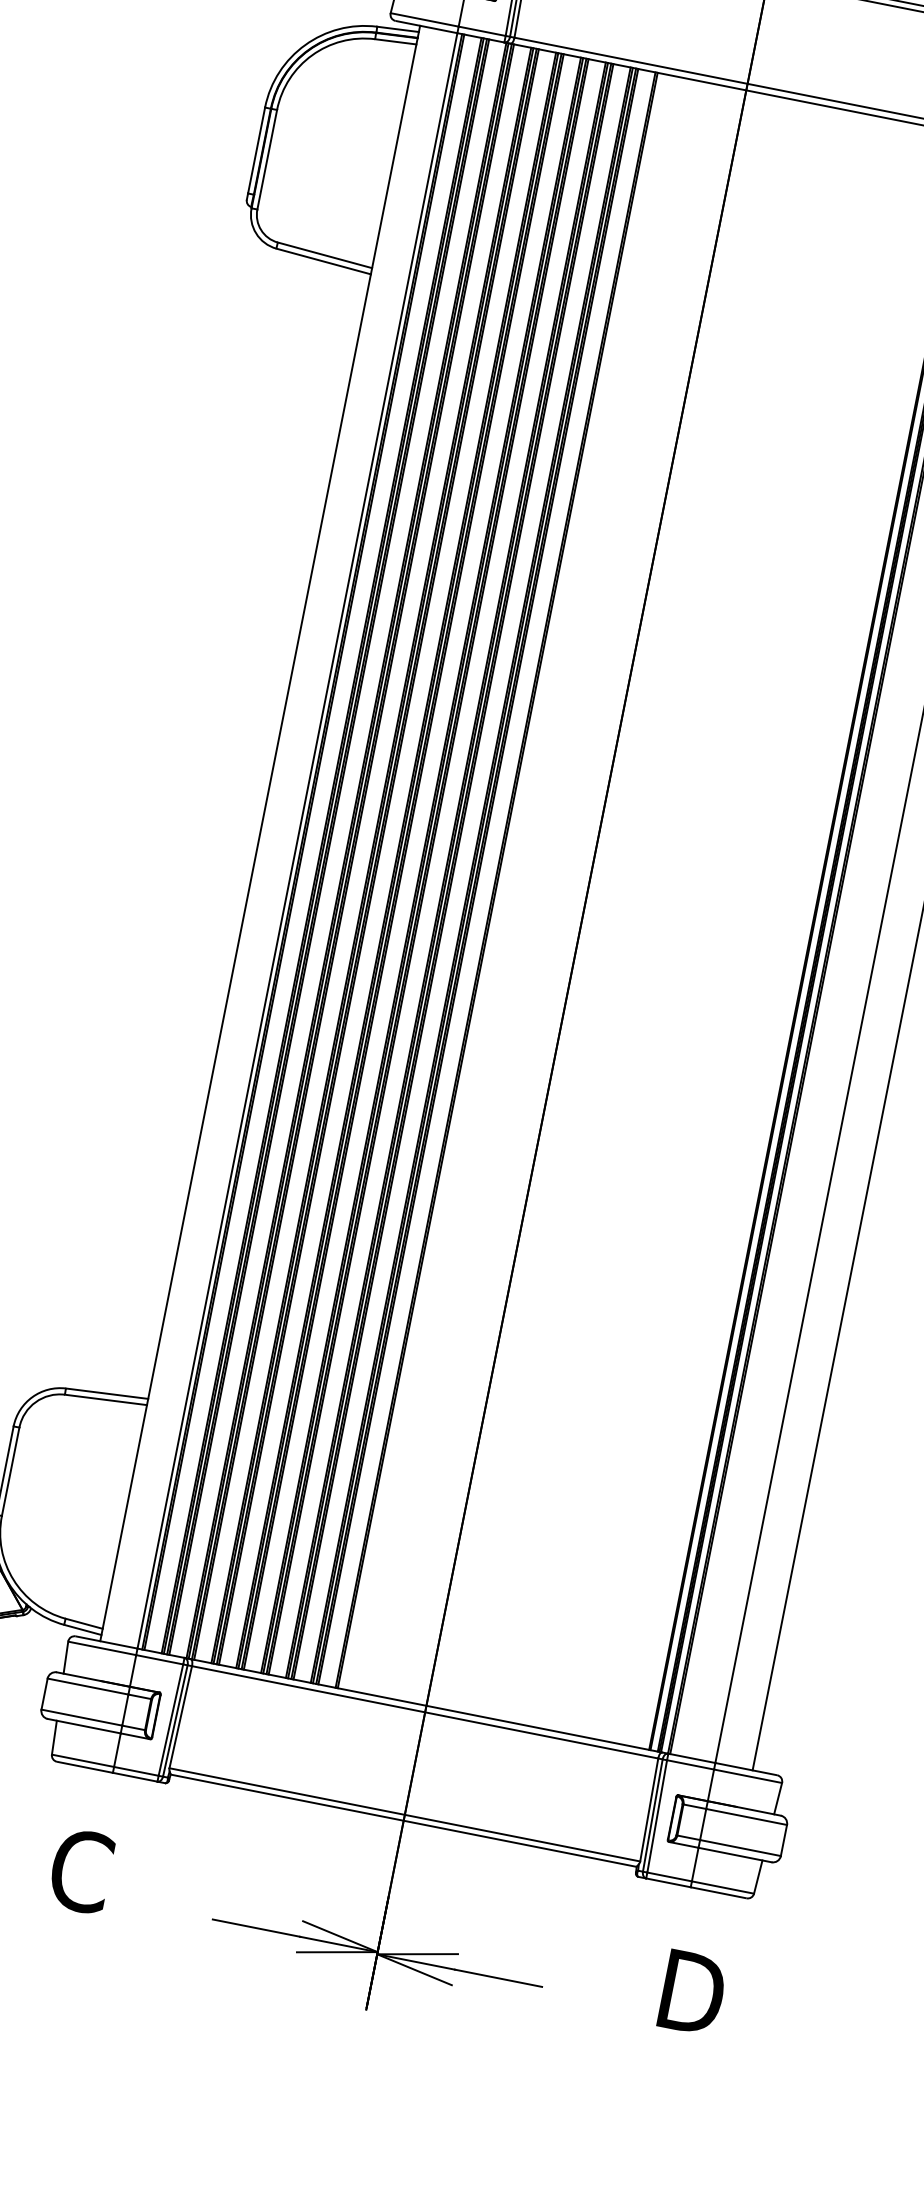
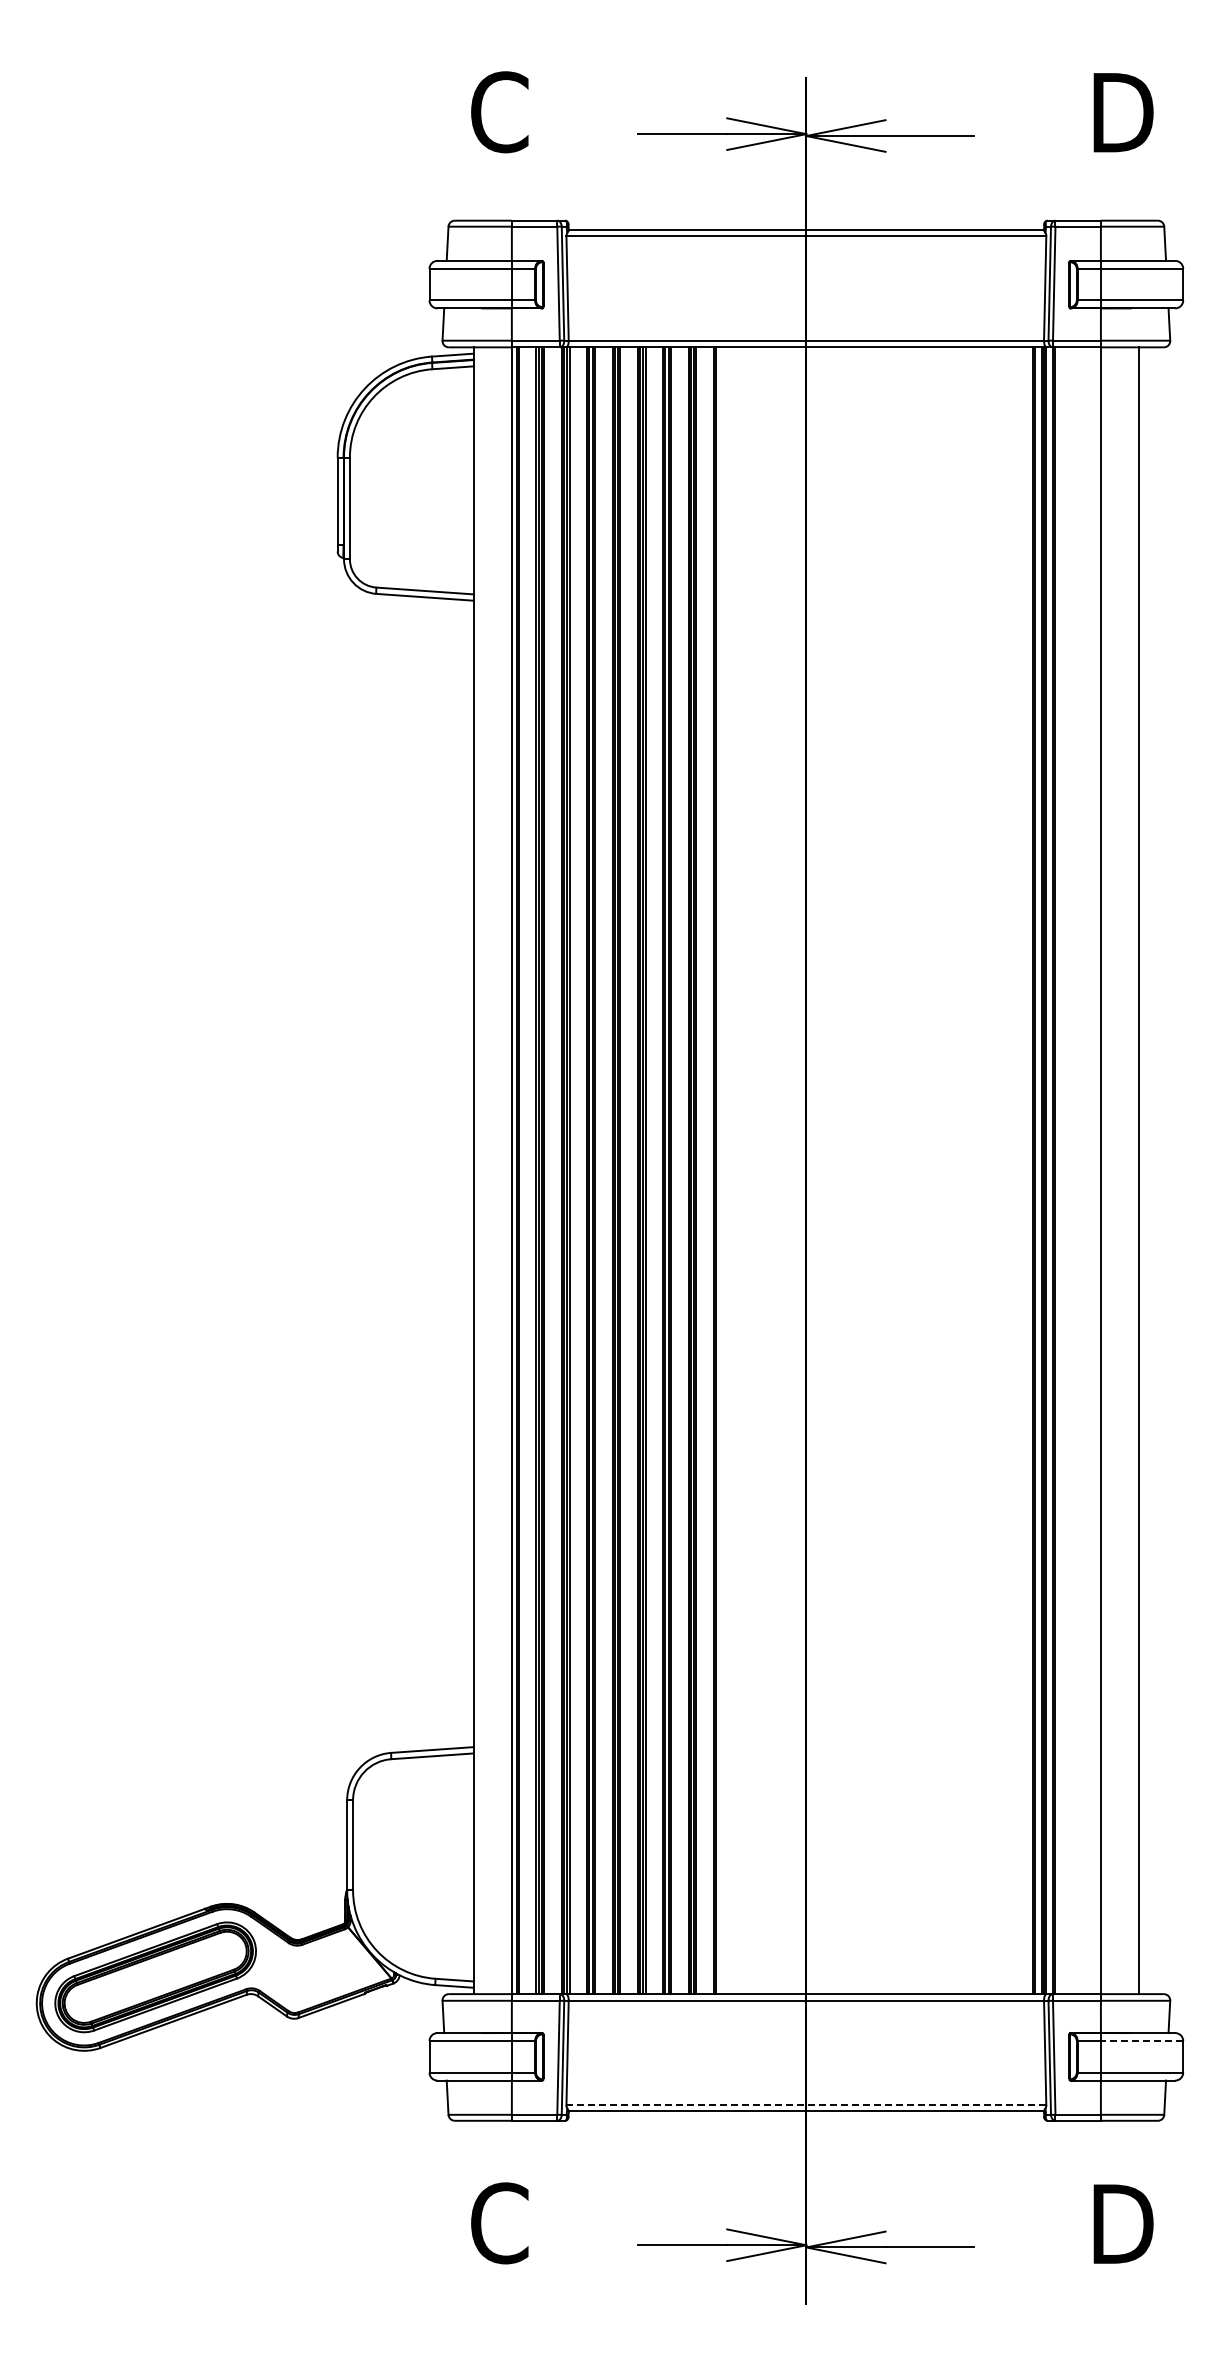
line: (404, 1815) -> (806, 2105), solid -> dashed
line: (745, 1817) -> (1141, 2041), solid -> dashed

